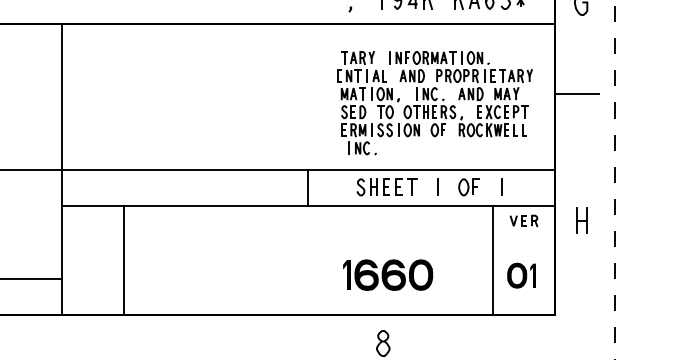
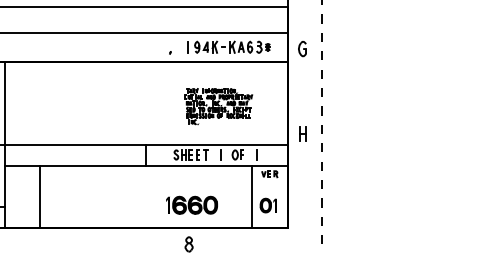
line: (575, 94) -> (299, 101), removed
part: (434, 102) -> (218, 106), size x0.6
part: (581, 219) -> (302, 133), moved

